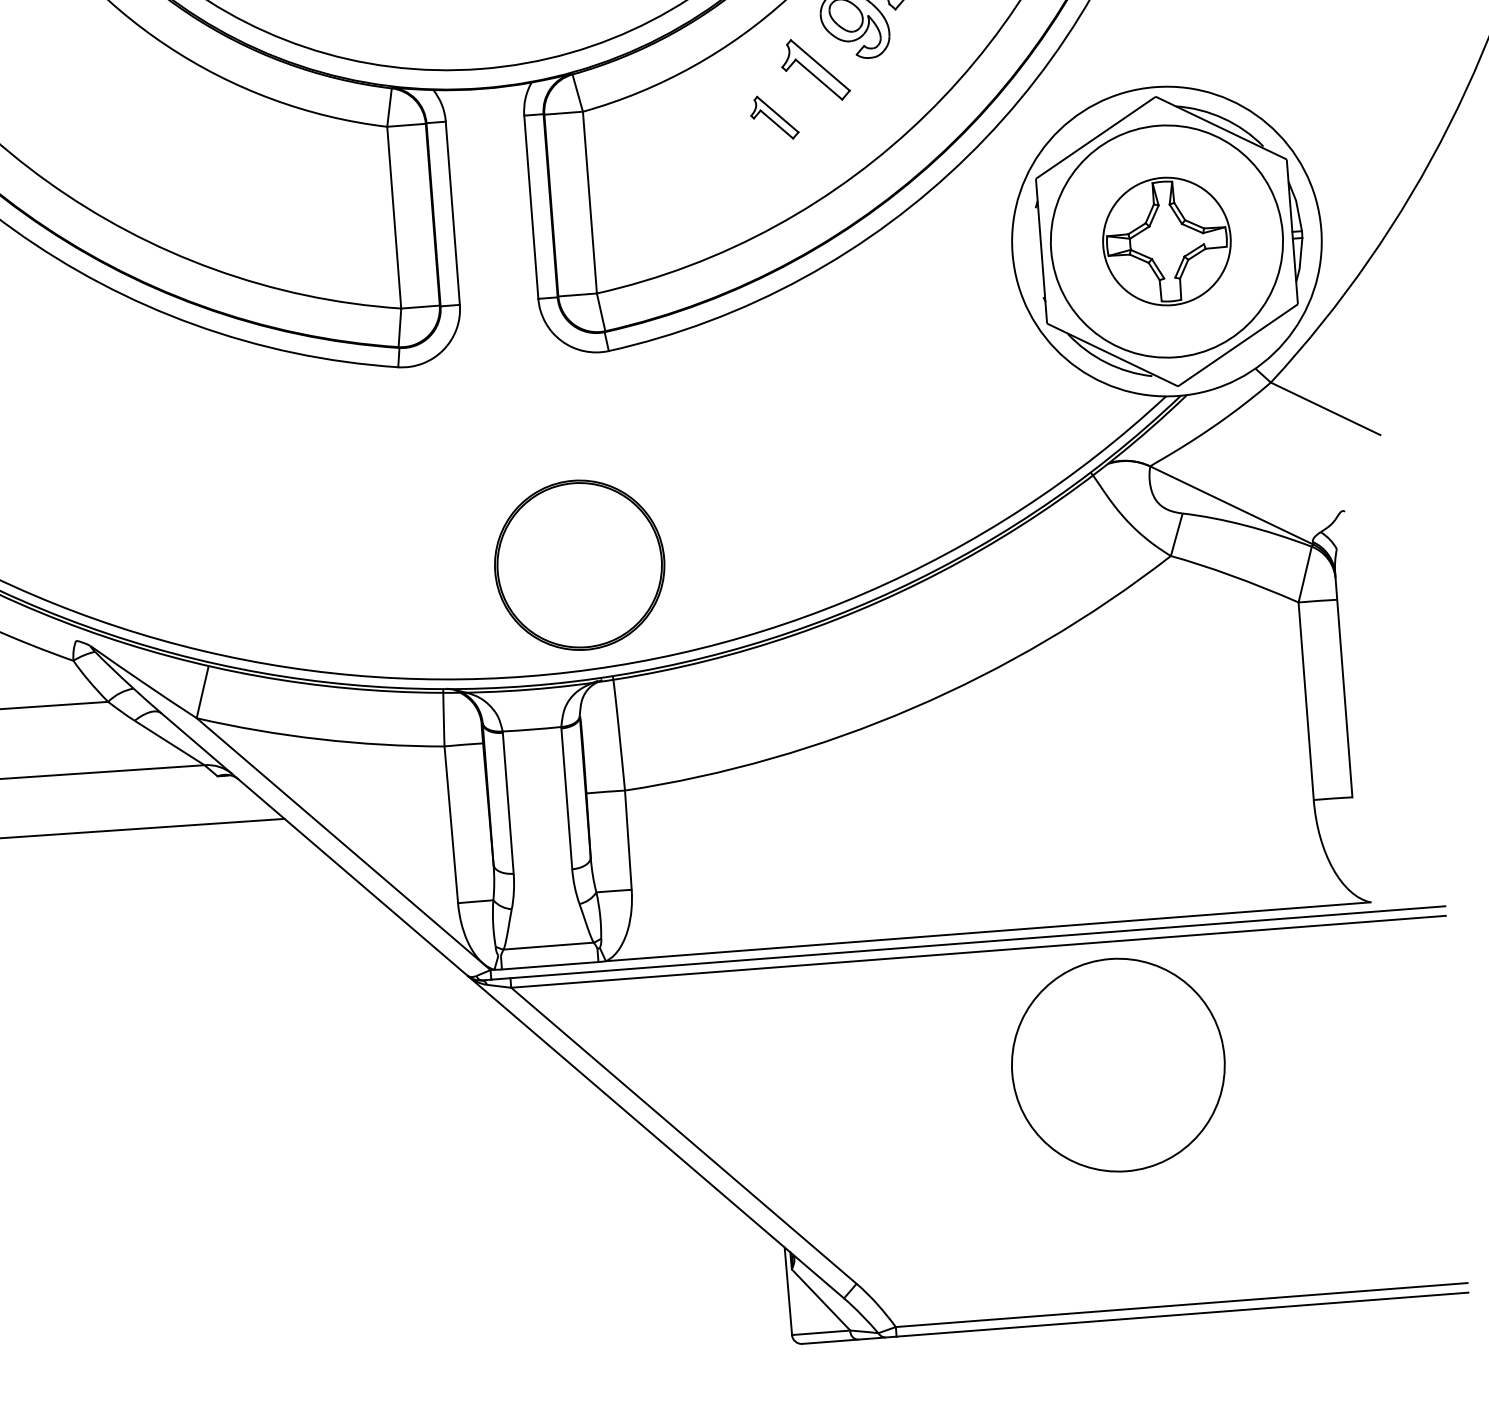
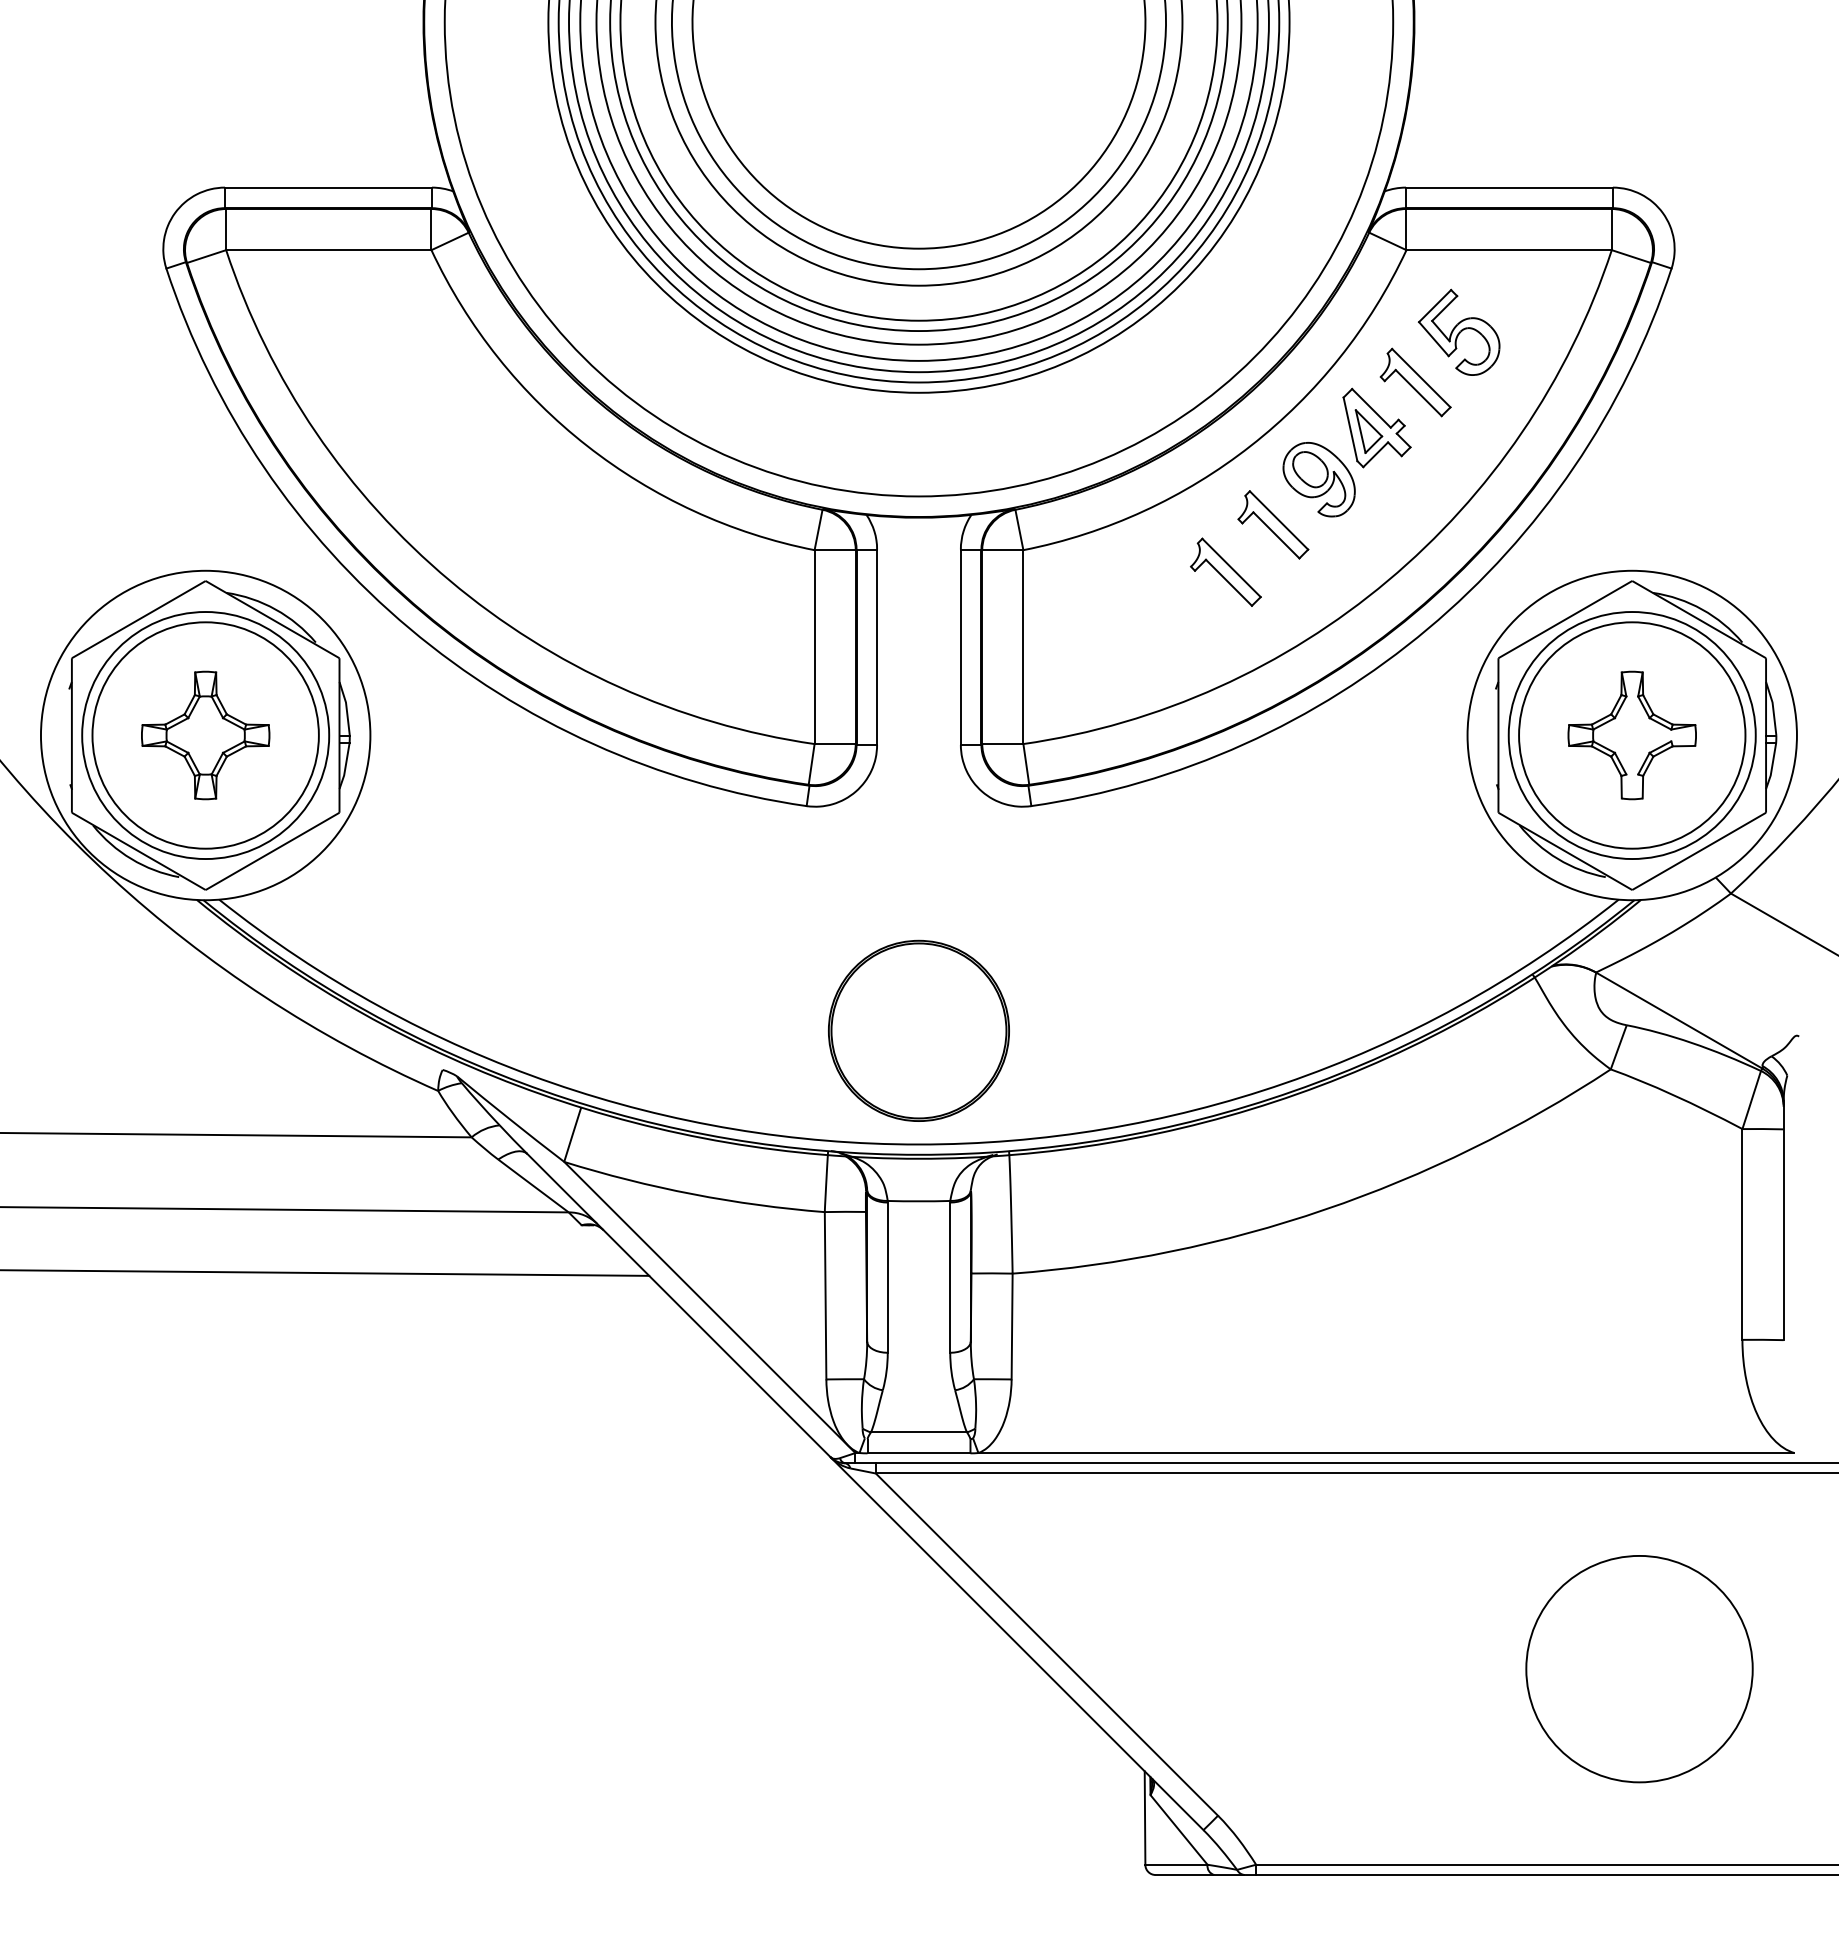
part: (773, 117) -> (1225, 571), size x1.43
circle: (1167, 241) -> (1632, 735), size x1.67
part: (579, 564) -> (918, 1030), moved
circle: (1118, 1065) -> (1639, 1669), moved

